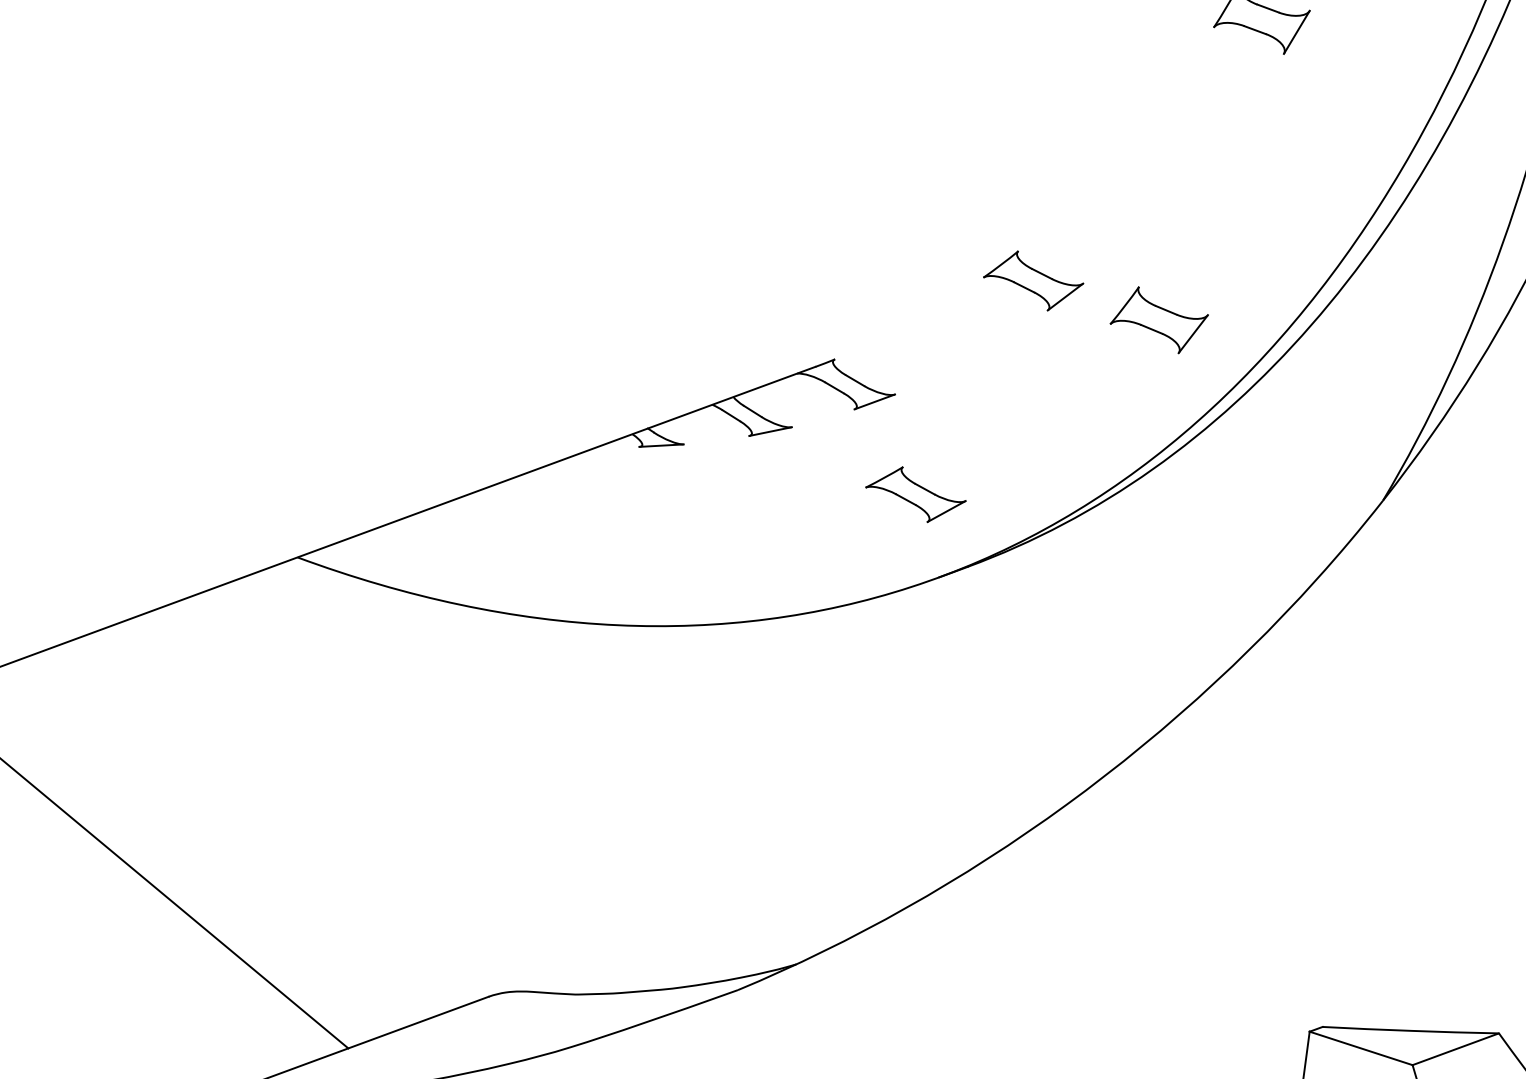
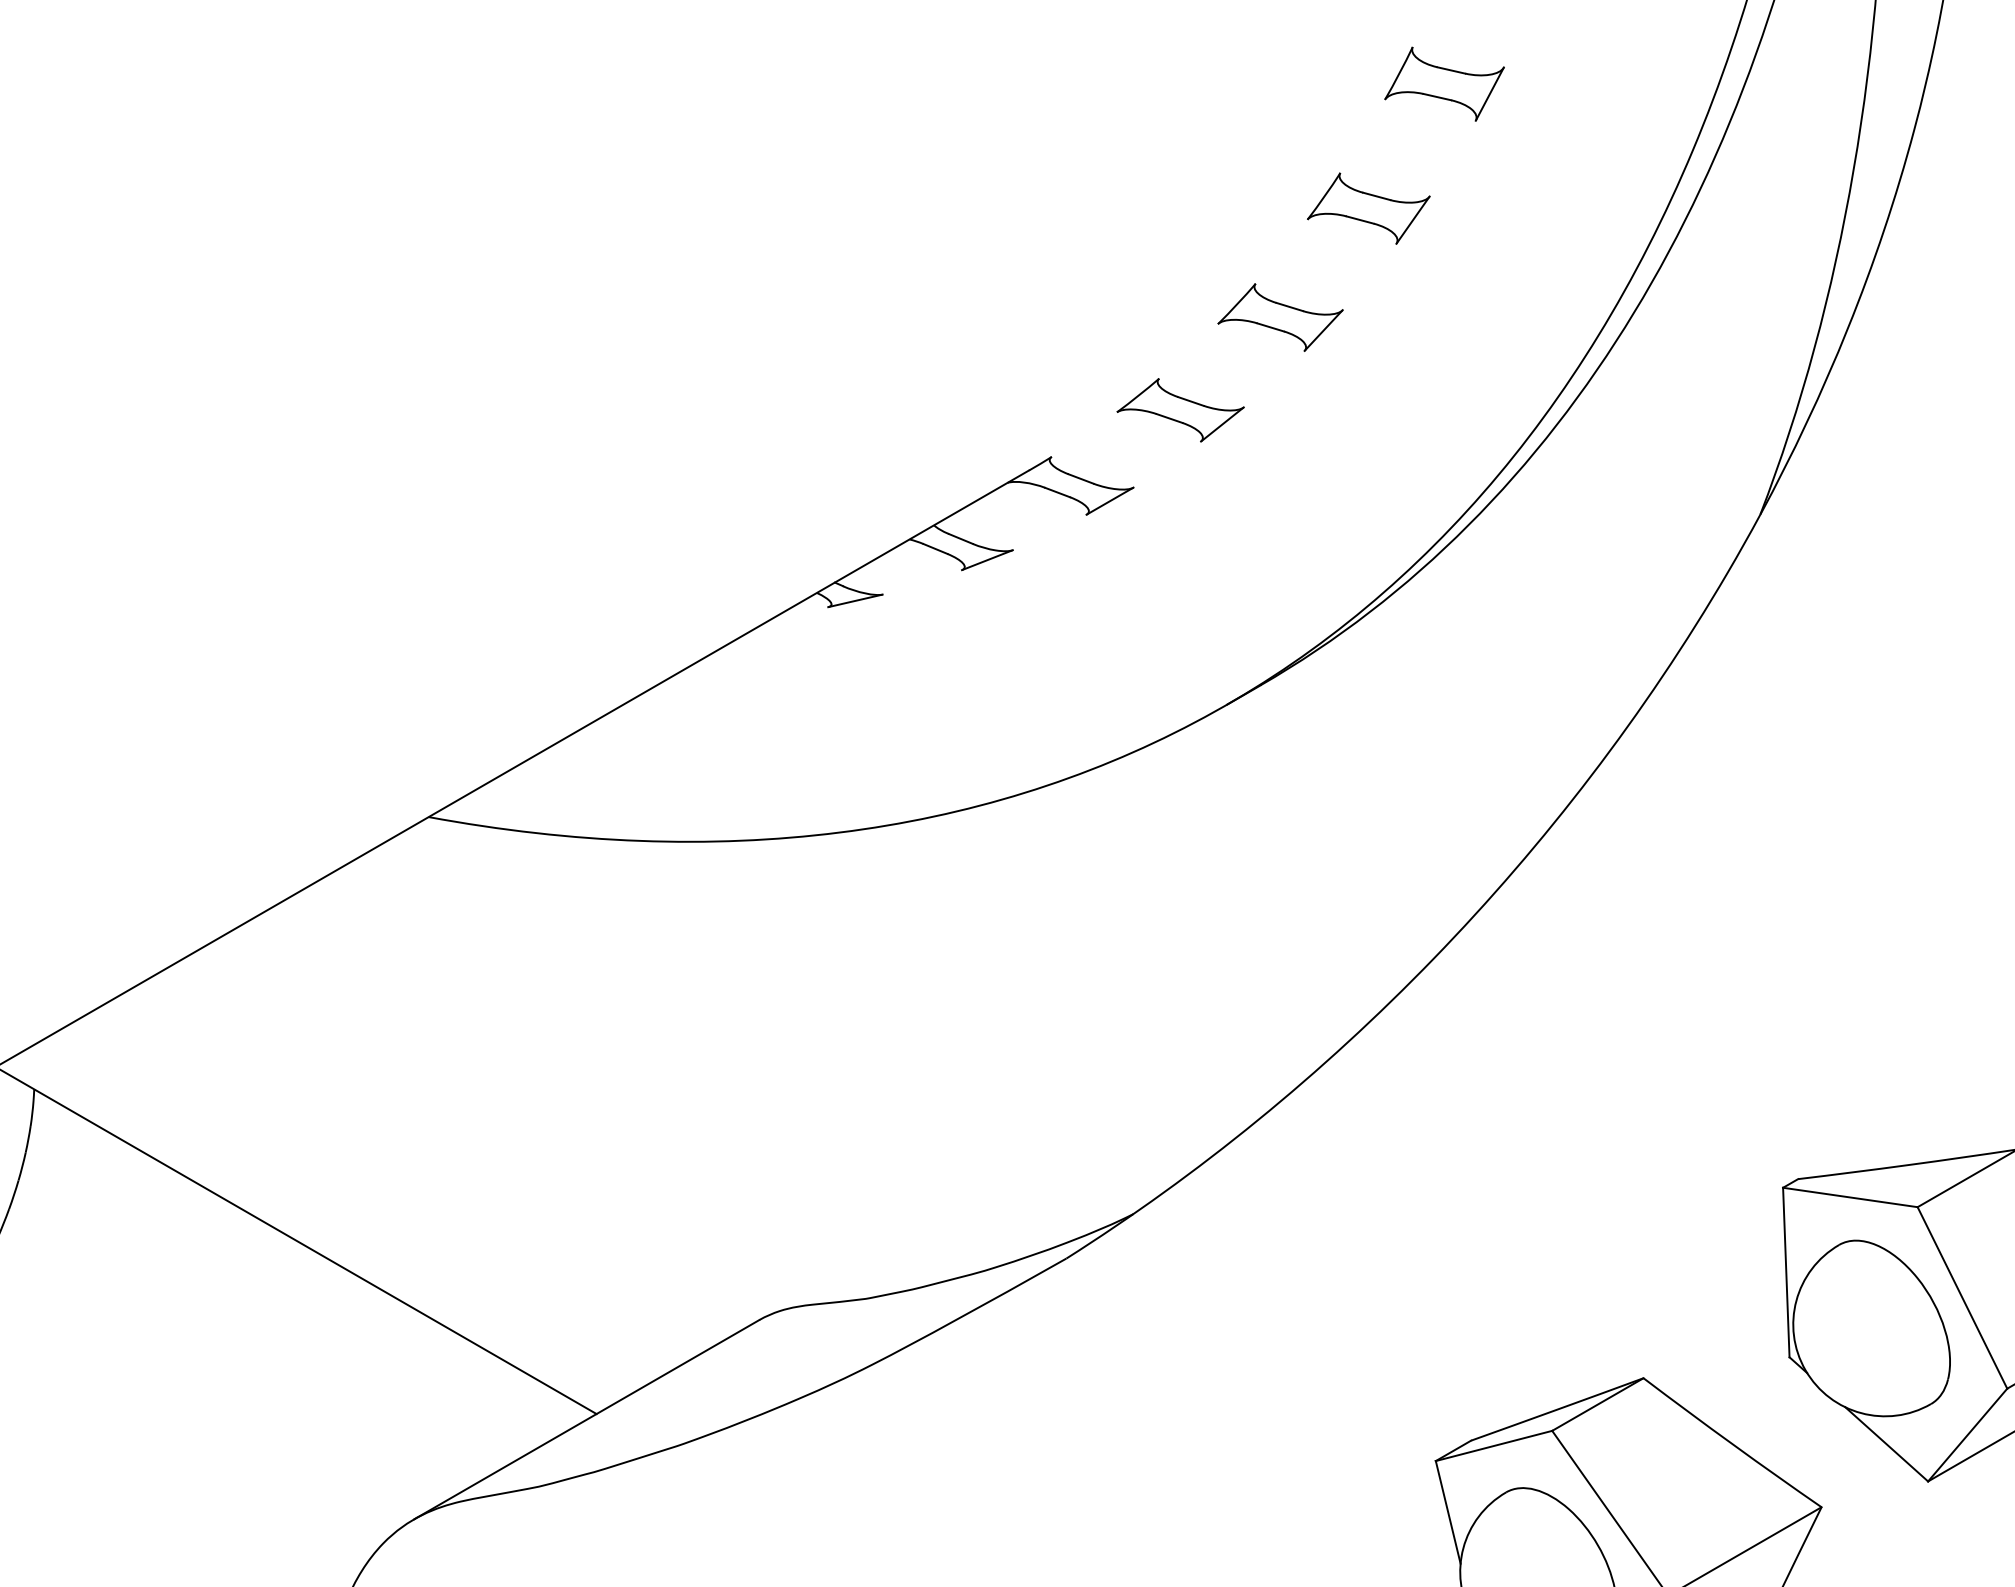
part: (1117, 207) -> (1368, 208), added
part: (1159, 319) -> (1444, 83), moved
part: (915, 494) -> (1180, 410), moved

